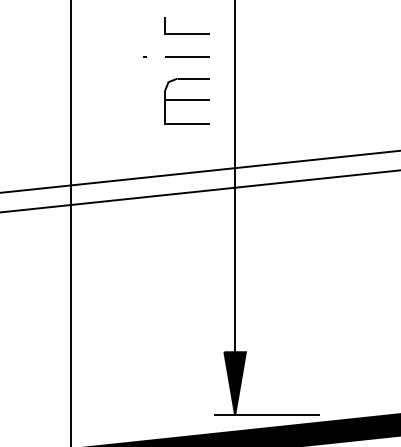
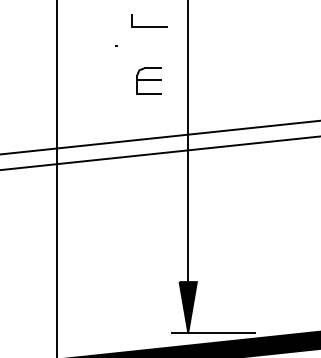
line: (186, 56) -> (149, 45), removed
part: (186, 100) -> (149, 80), size x0.7

